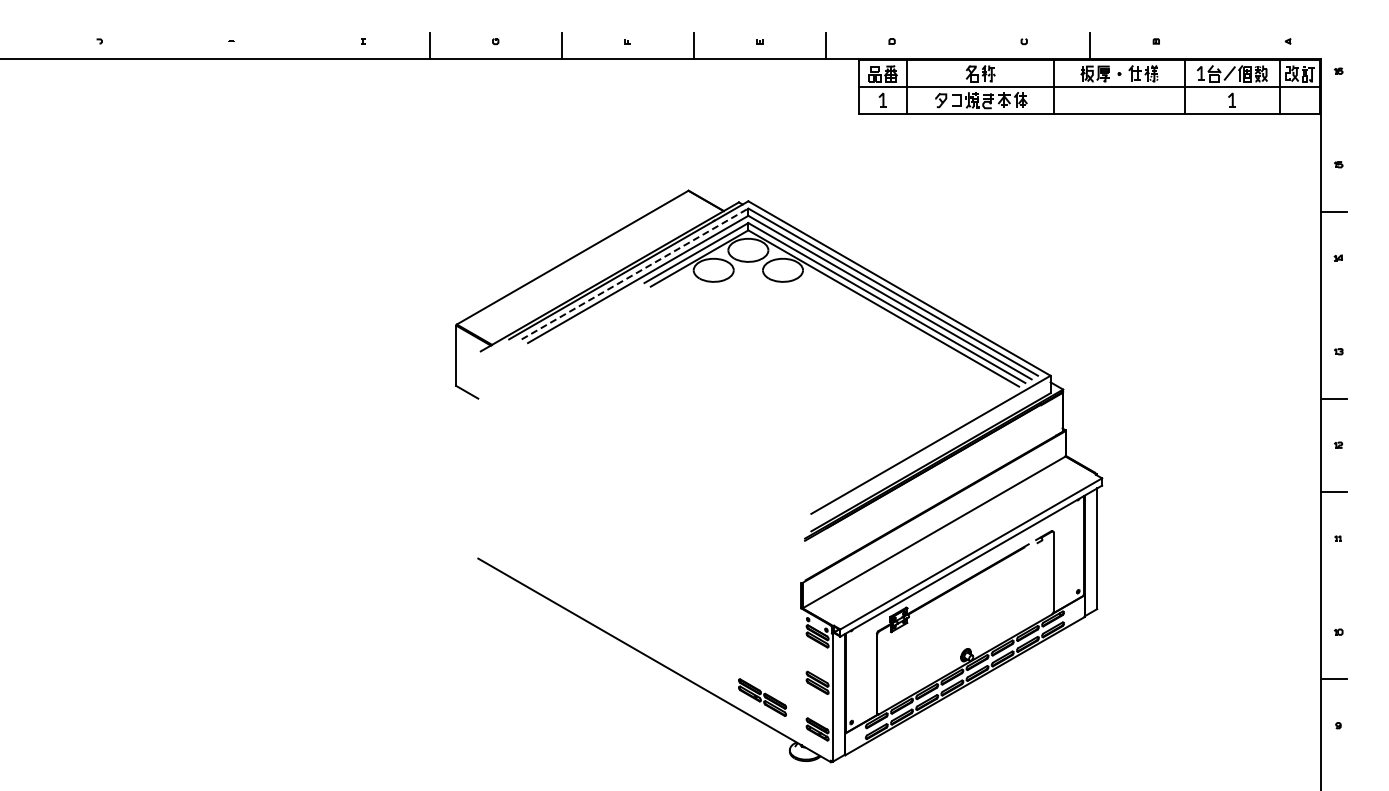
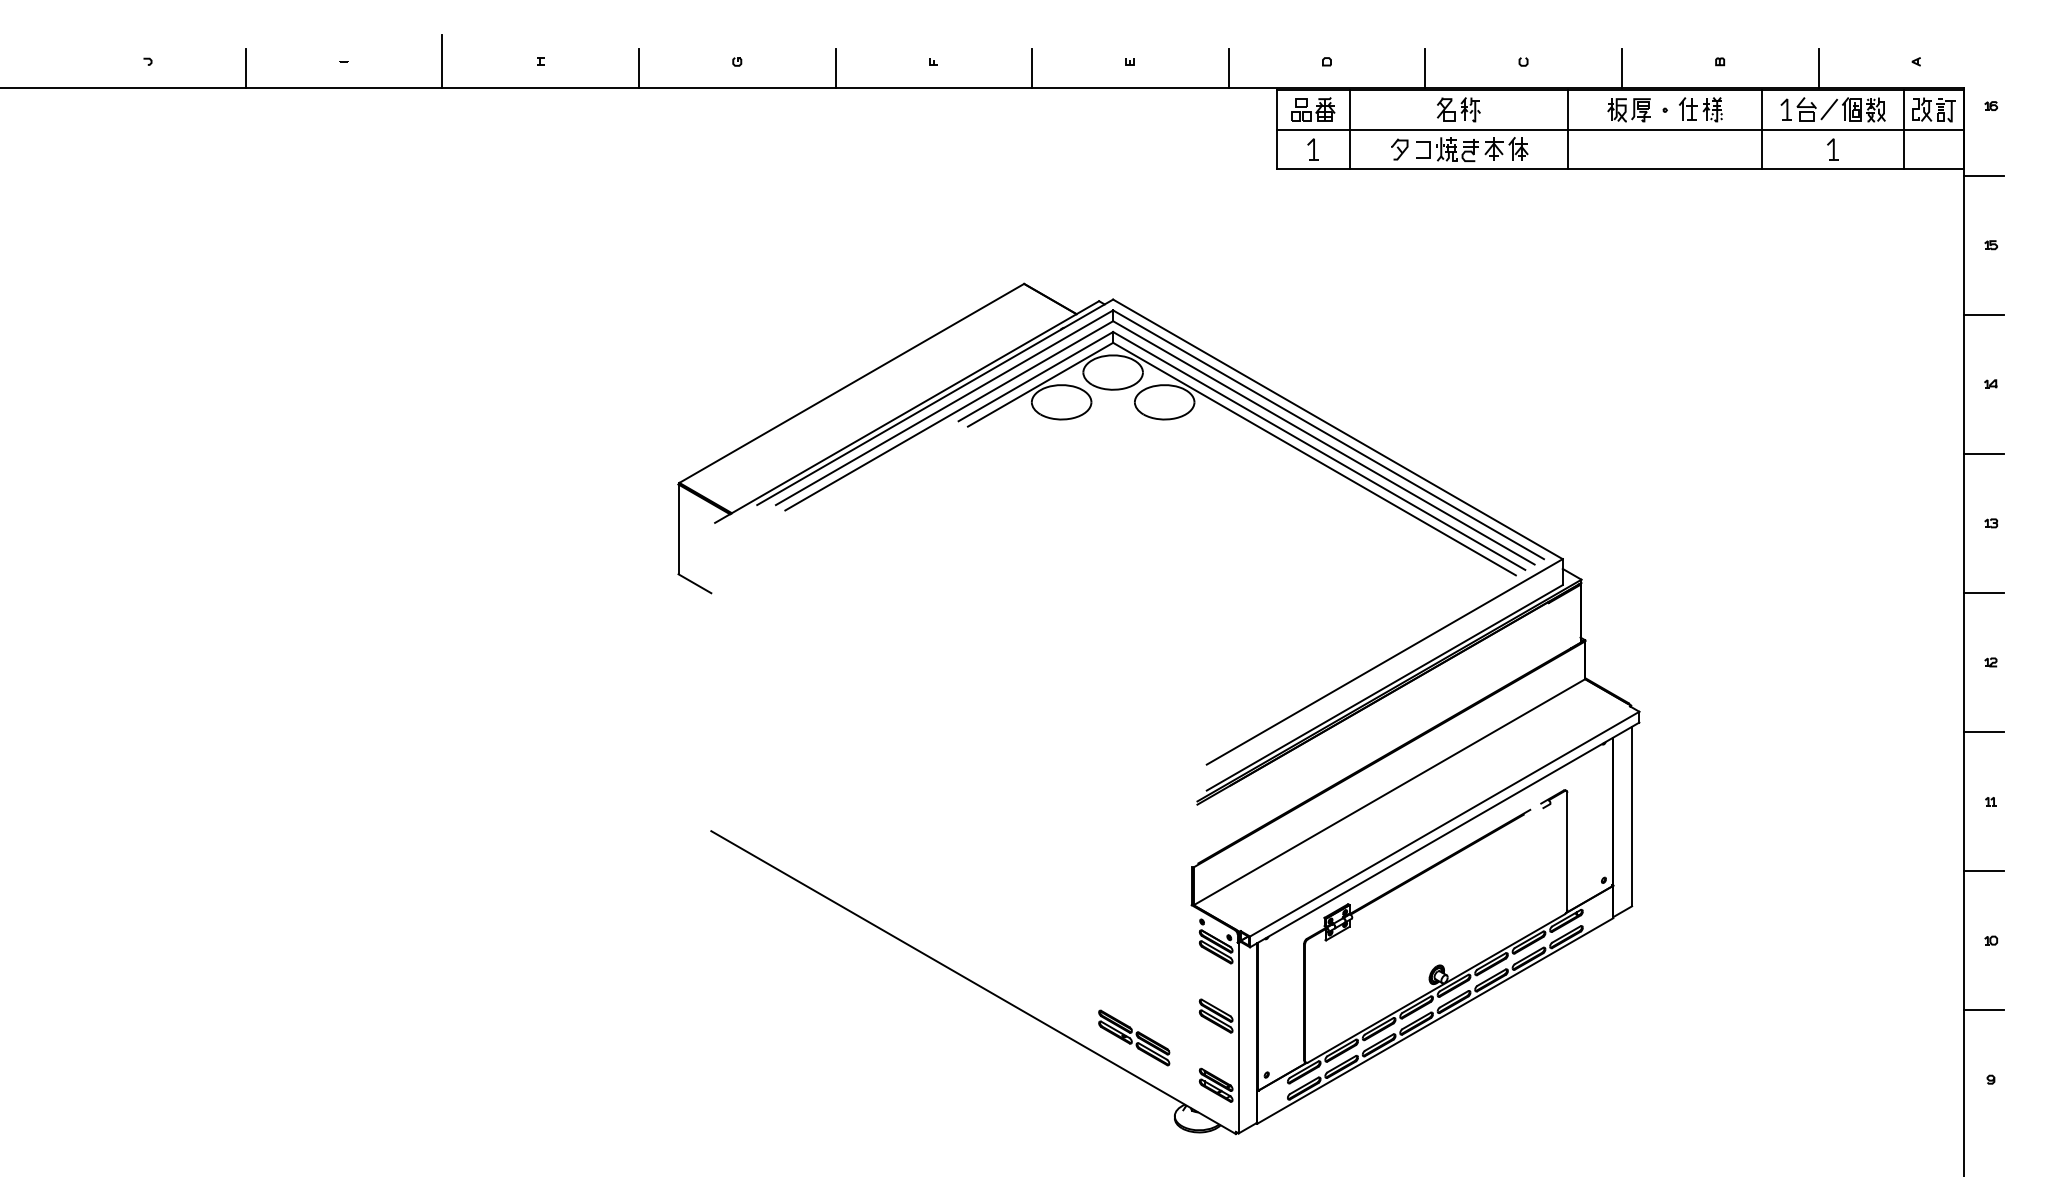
line: (297, 41) -> (442, 61), added
line: (165, 45) -> (246, 67), added
line: (958, 45) -> (1425, 67), added
line: (1222, 45) -> (1818, 67), added
line: (1333, 118) -> (1983, 176), added
line: (635, 273) -> (945, 407), dashed -> solid
line: (1333, 305) -> (1983, 454), added
line: (1333, 585) -> (1983, 871), added

